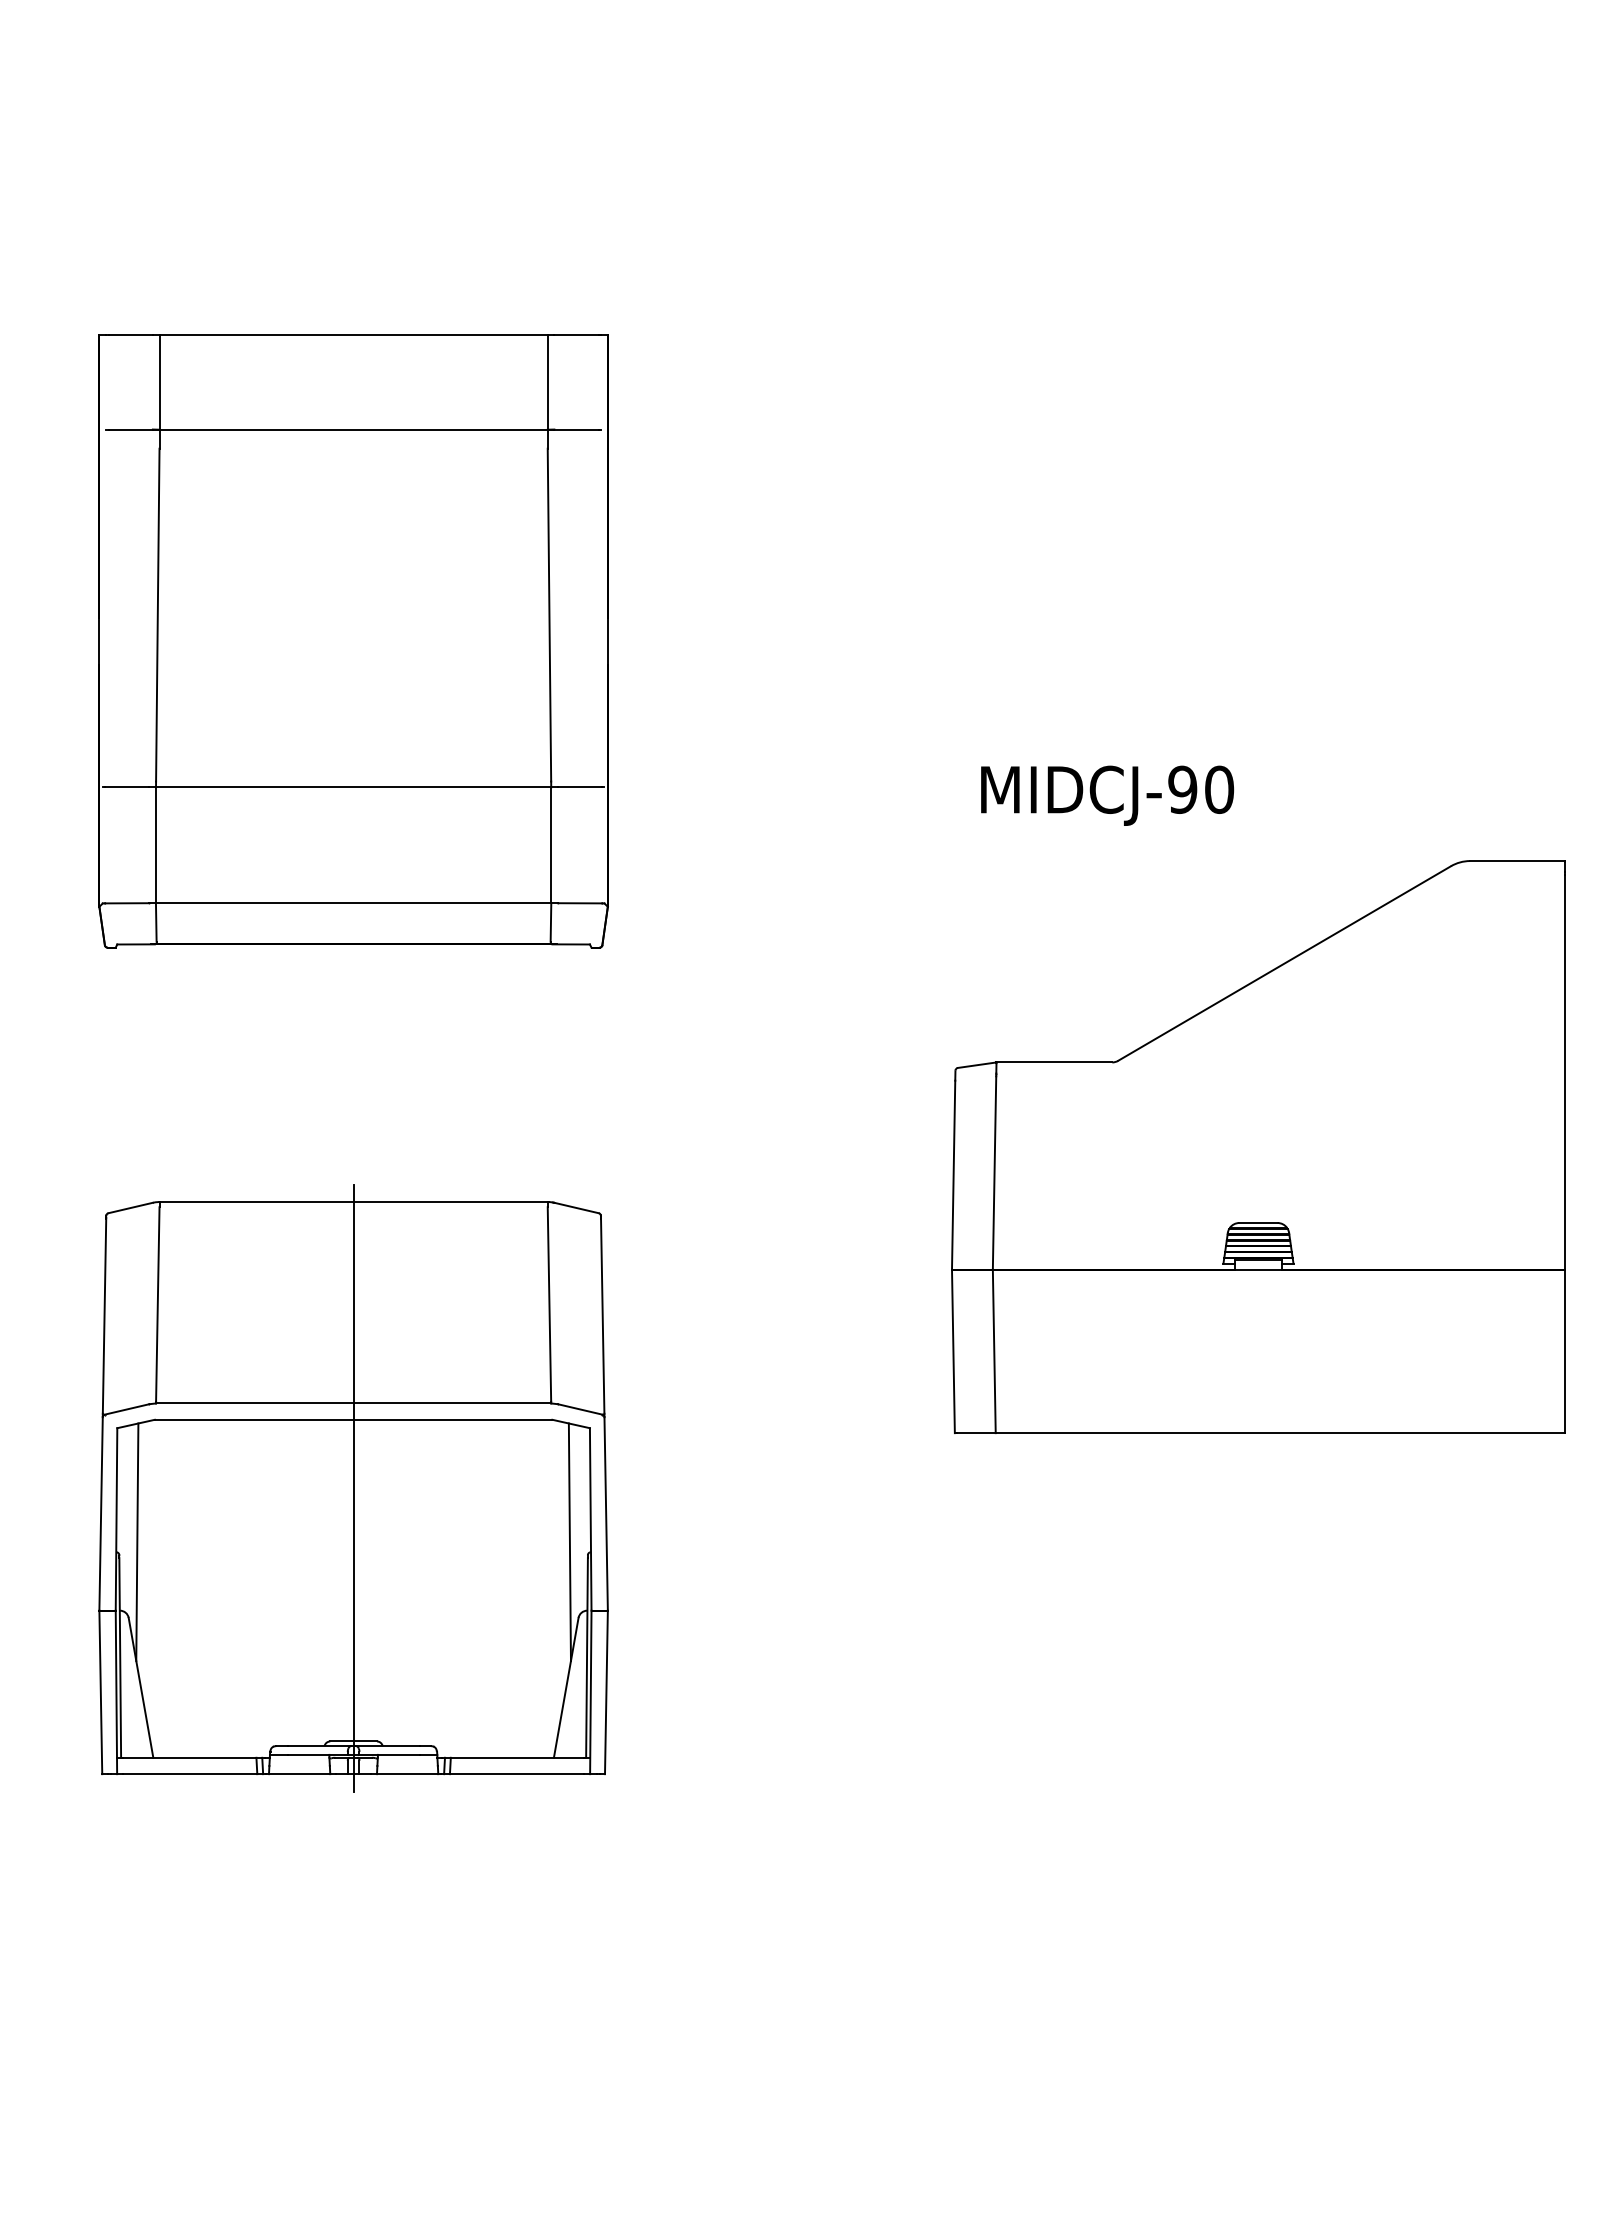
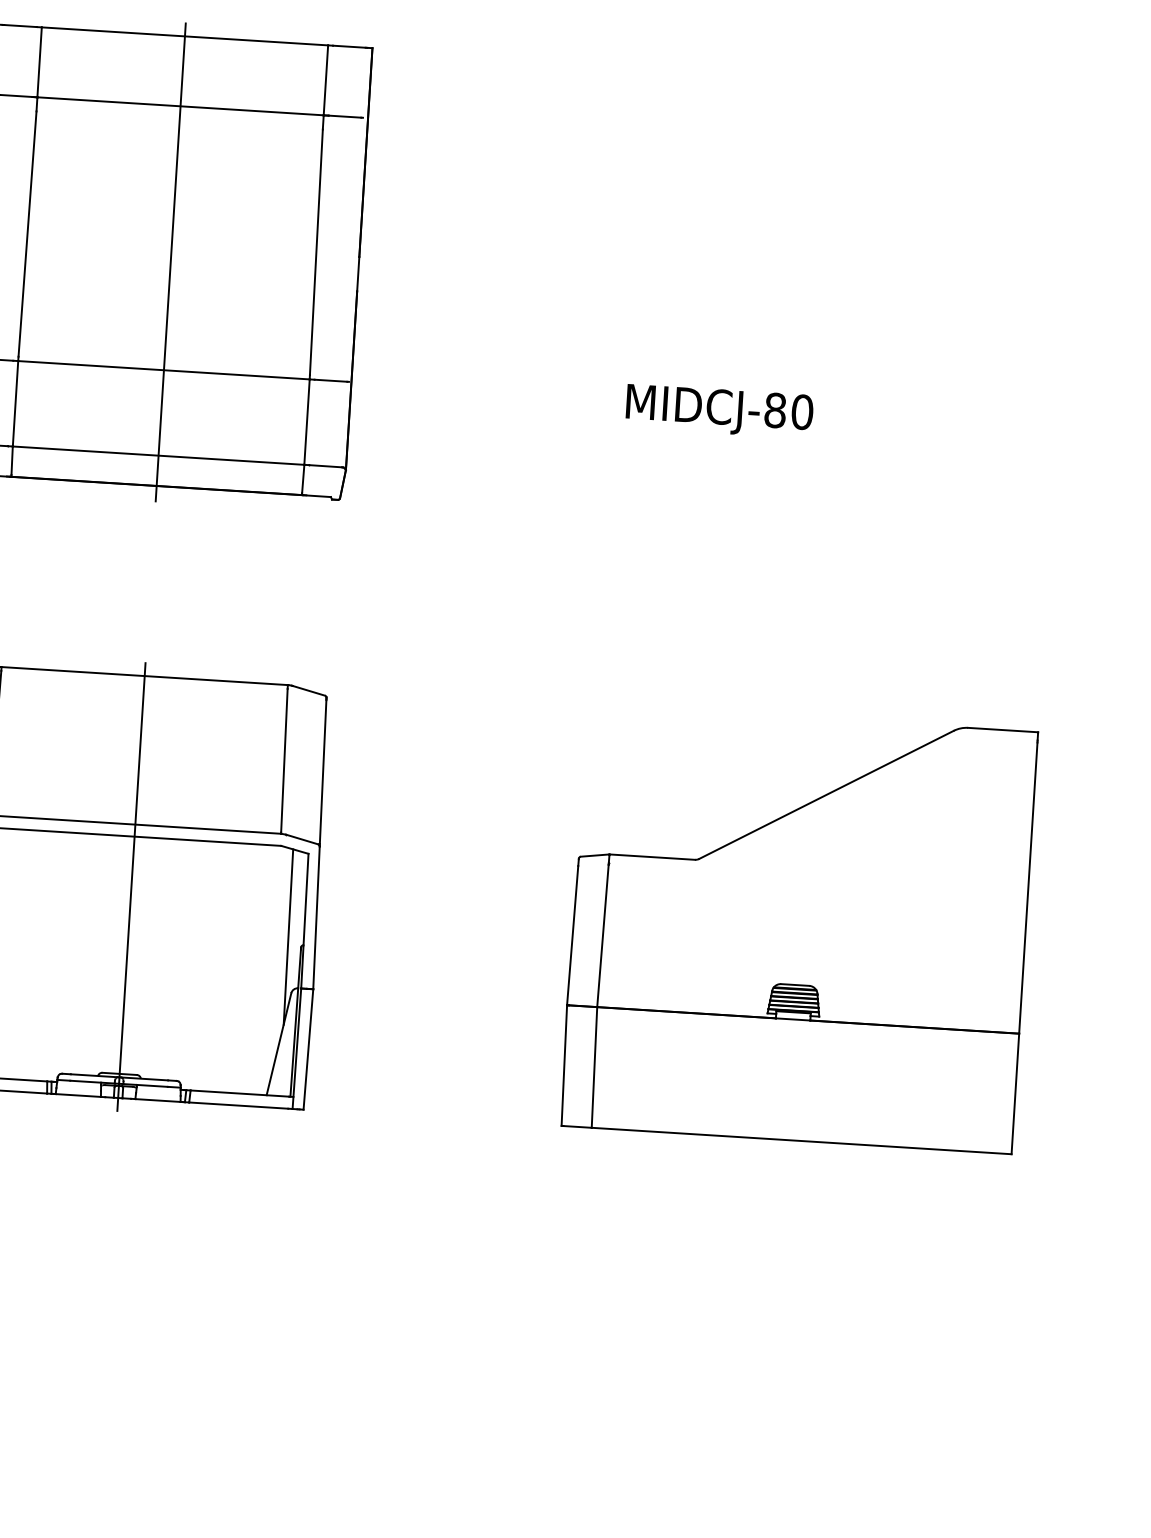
line: (353, 641) -> (170, 262), added
text: (1182, 789) -> (775, 410), MIDCJ-90 -> MIDCJ-80
part: (1258, 1146) -> (798, 928), moved

